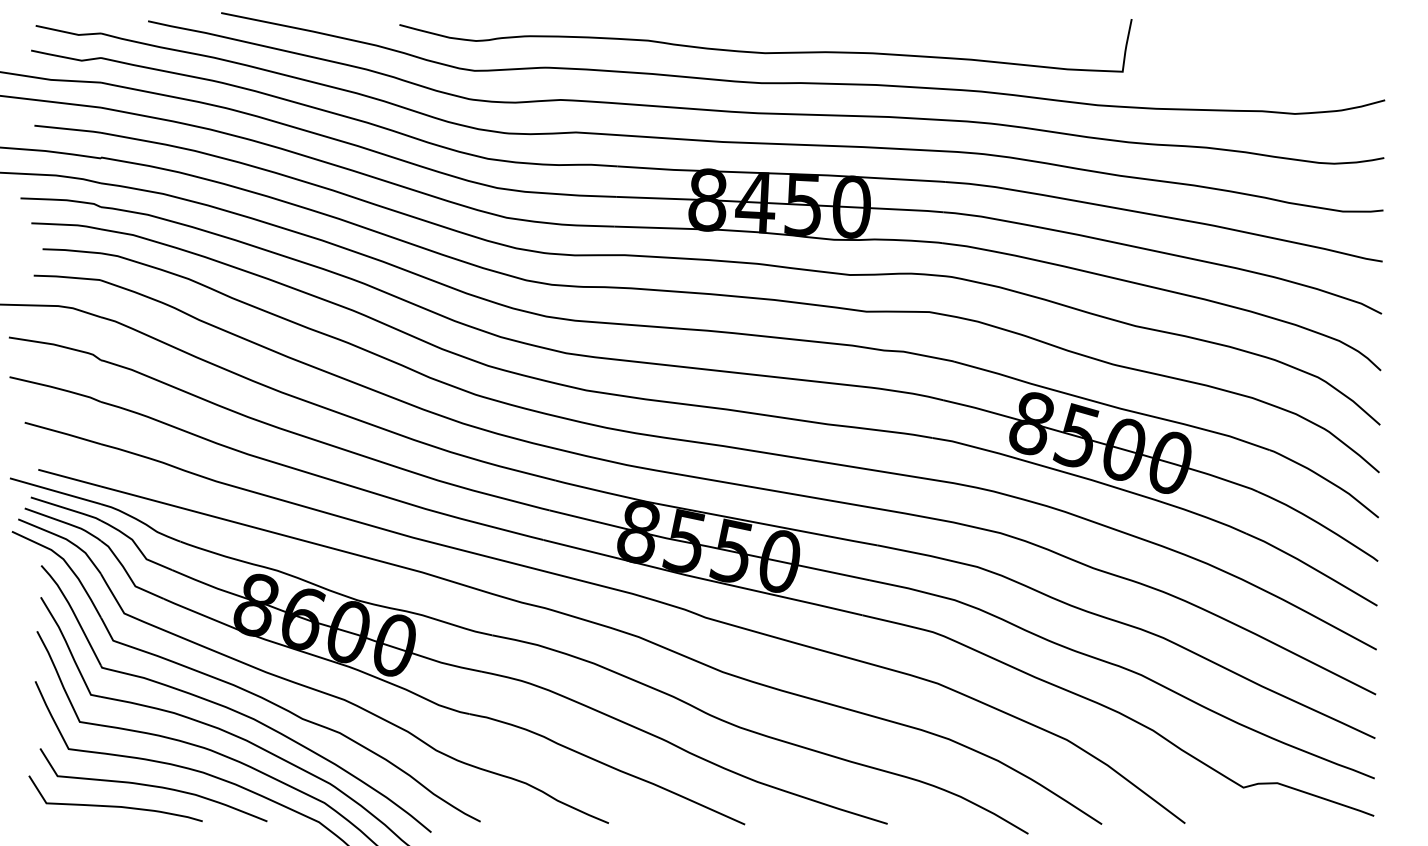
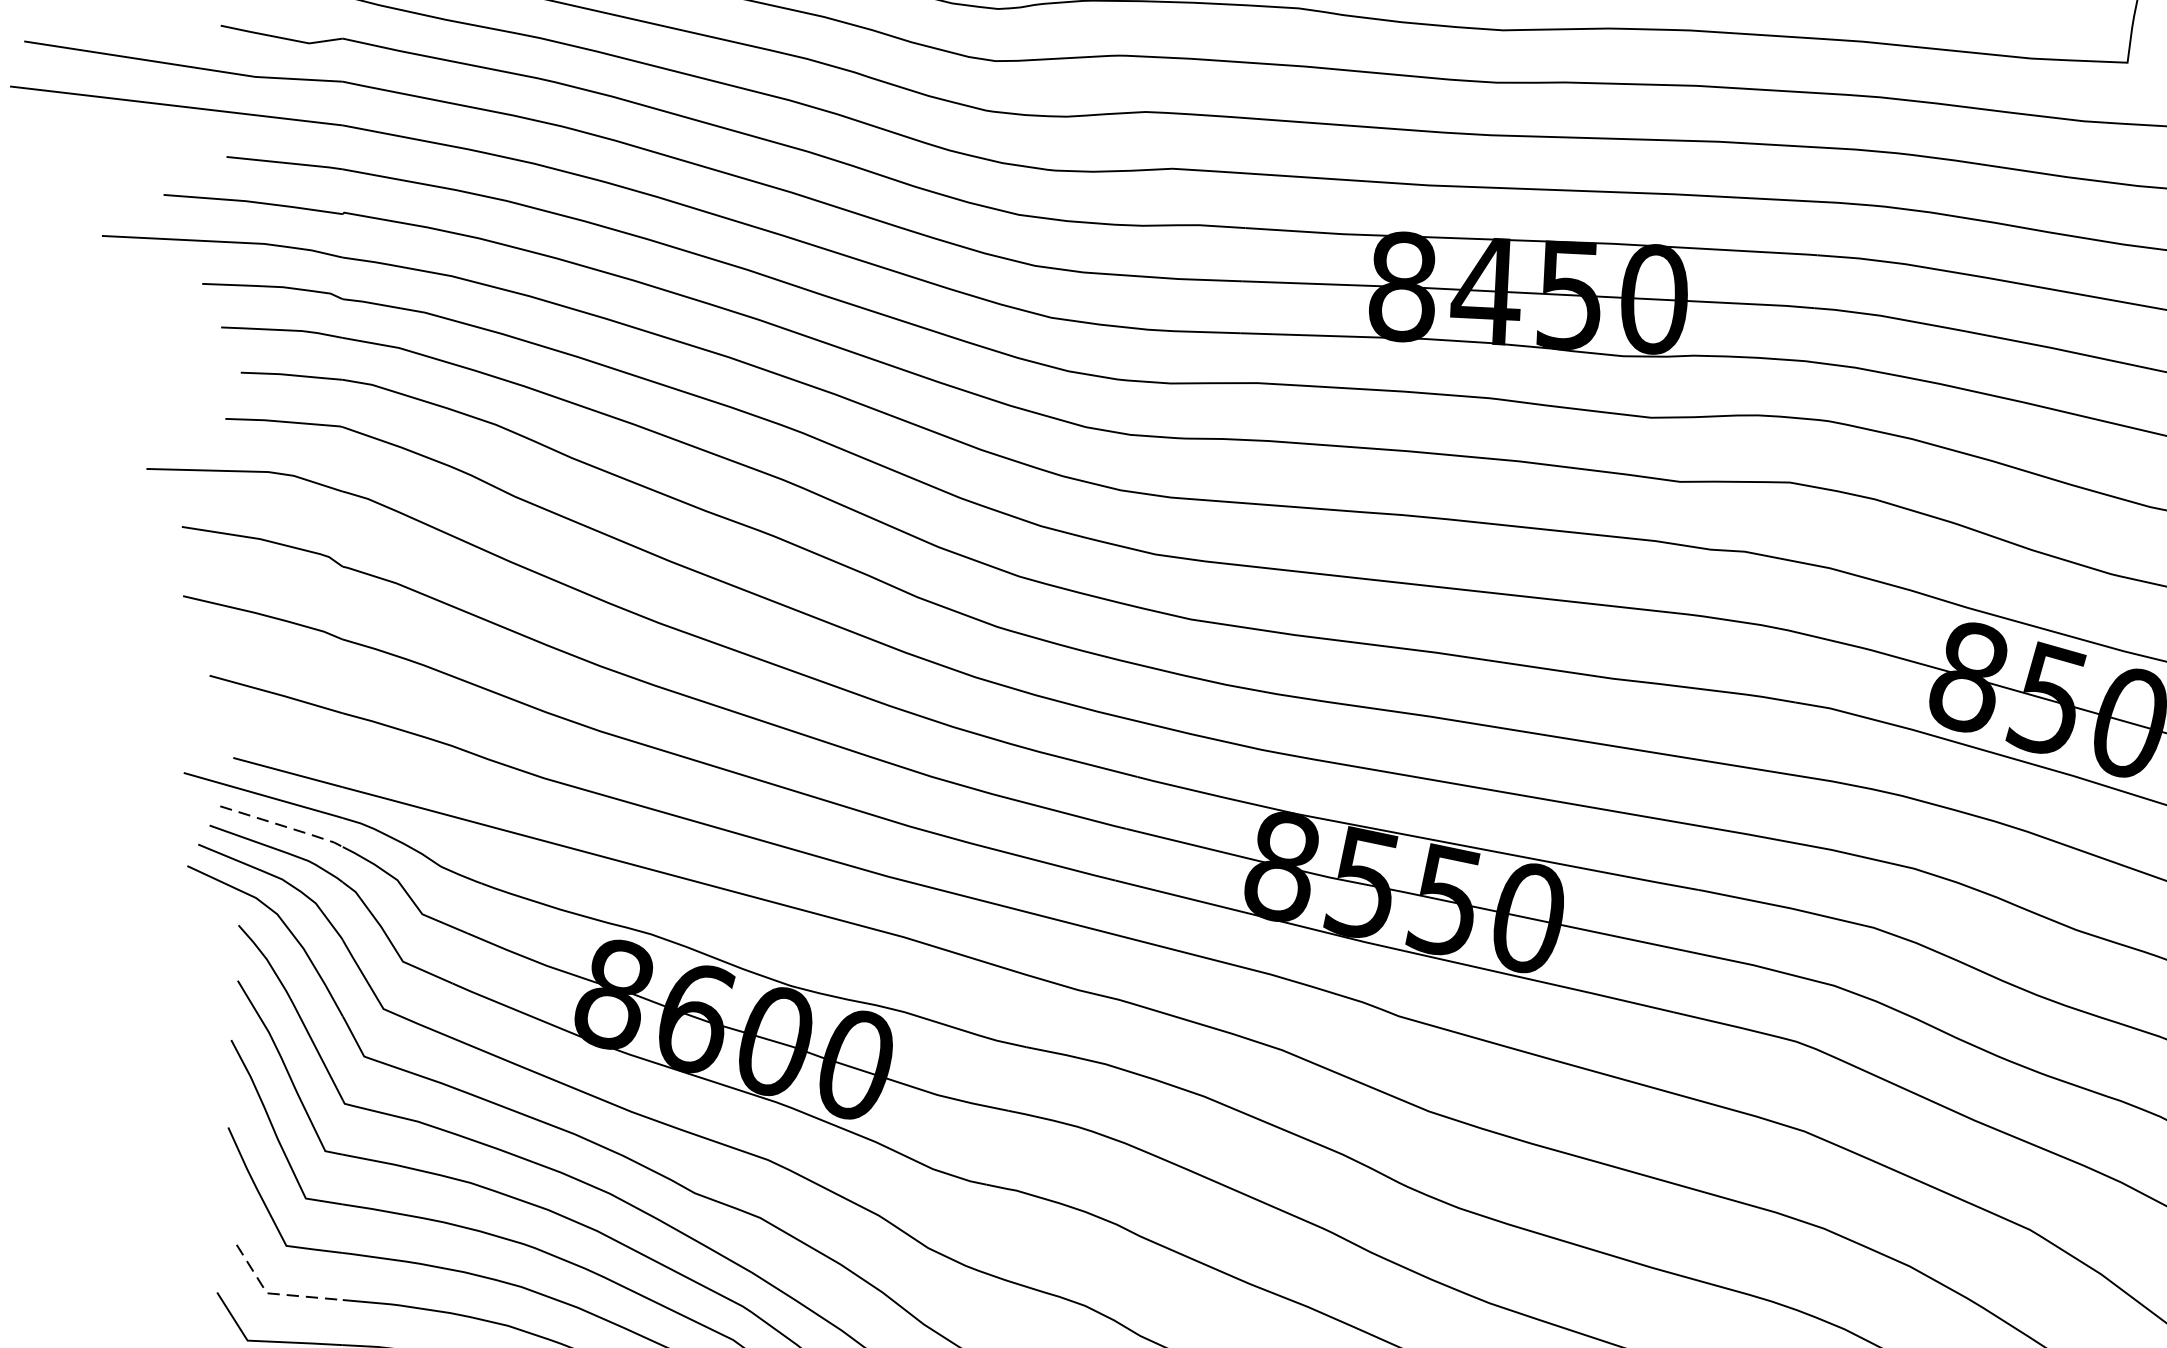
line: (67, 509) -> (284, 827), solid -> dashed
line: (62, 776) -> (275, 1293), solid -> dashed

